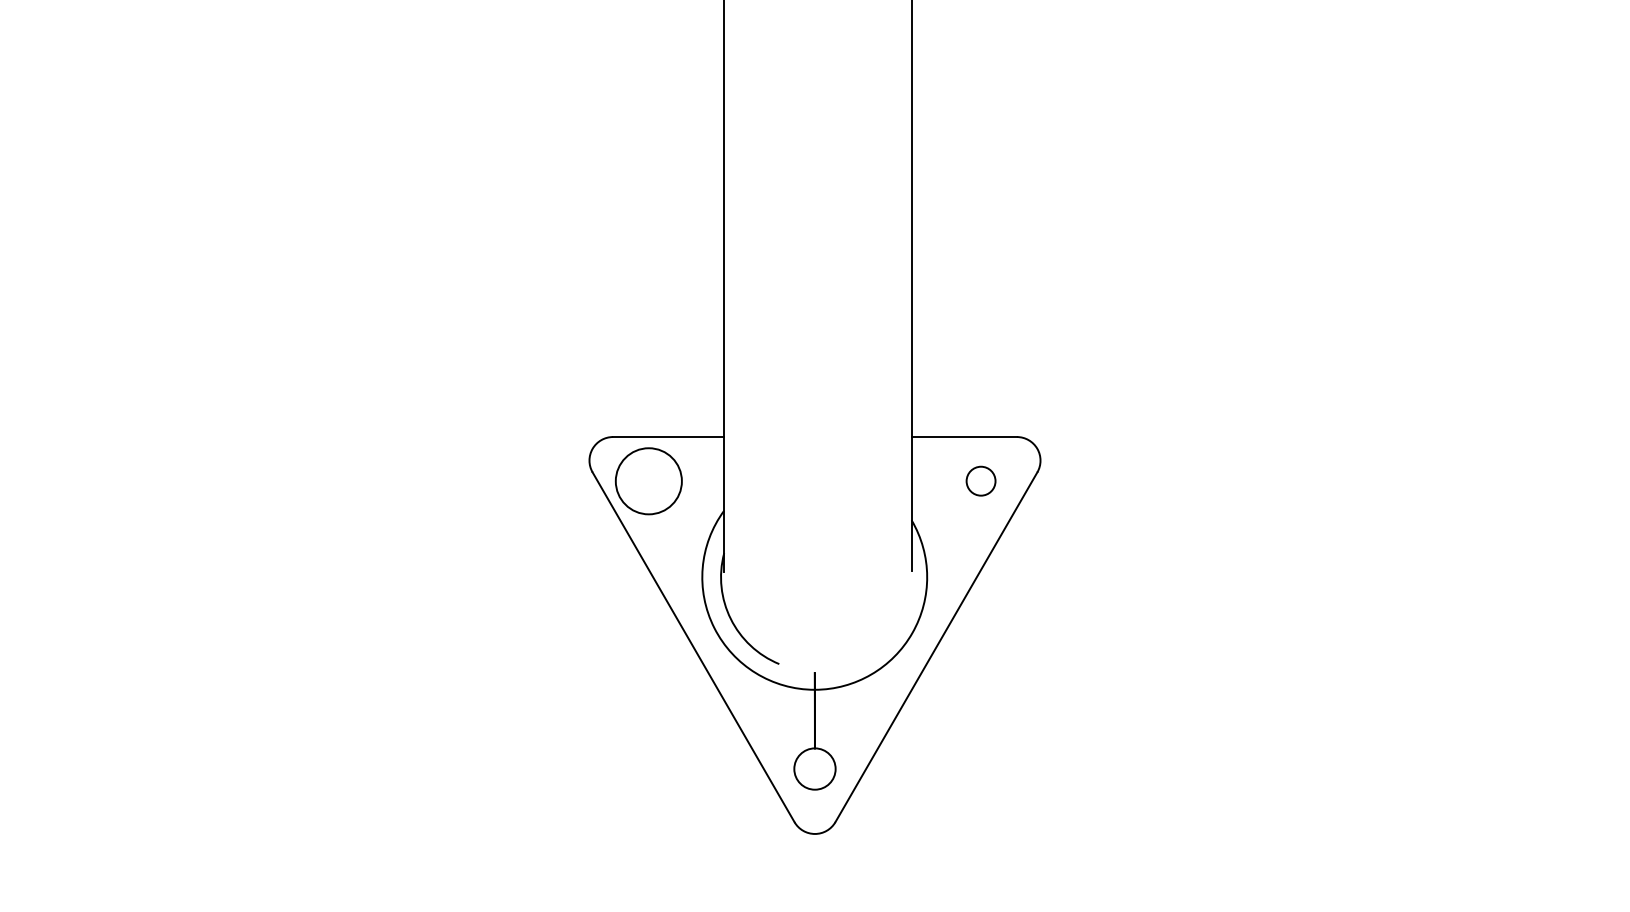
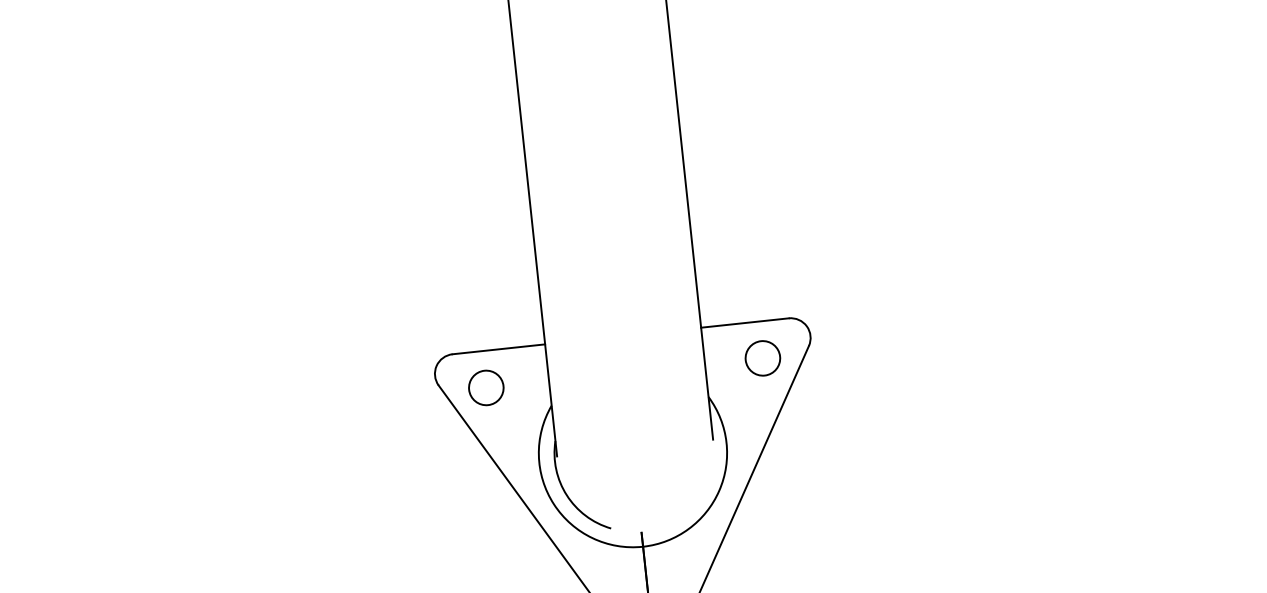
circle: (648, 480) -> (485, 387), size x0.62
circle: (980, 480) -> (762, 357), size x1.43

